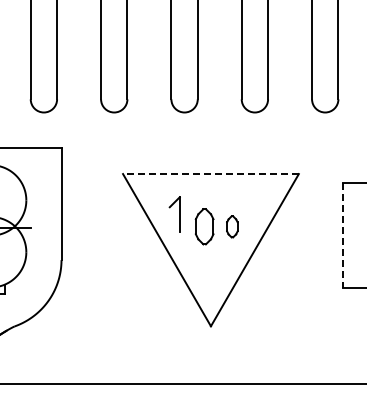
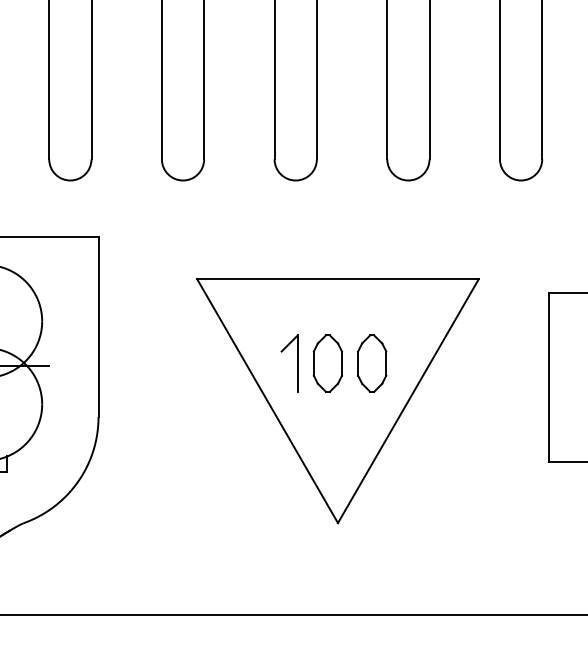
line: (210, 174) -> (337, 279), dashed -> solid
part: (174, 214) -> (289, 363), moved
part: (232, 226) -> (372, 363), size x1.67
line: (342, 235) -> (548, 377), dashed -> solid

